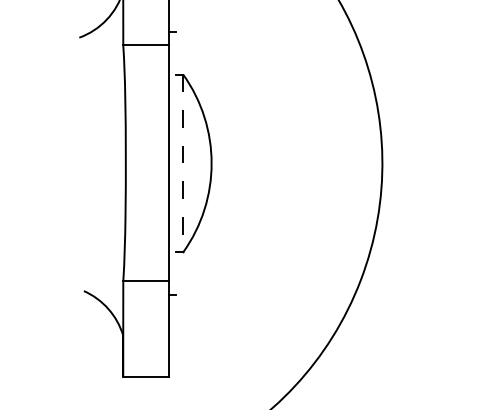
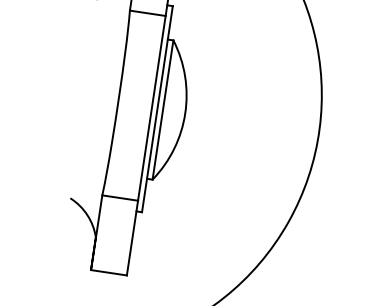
line: (176, 163) -> (157, 109), added
line: (183, 163) -> (163, 110), dashed -> solid

